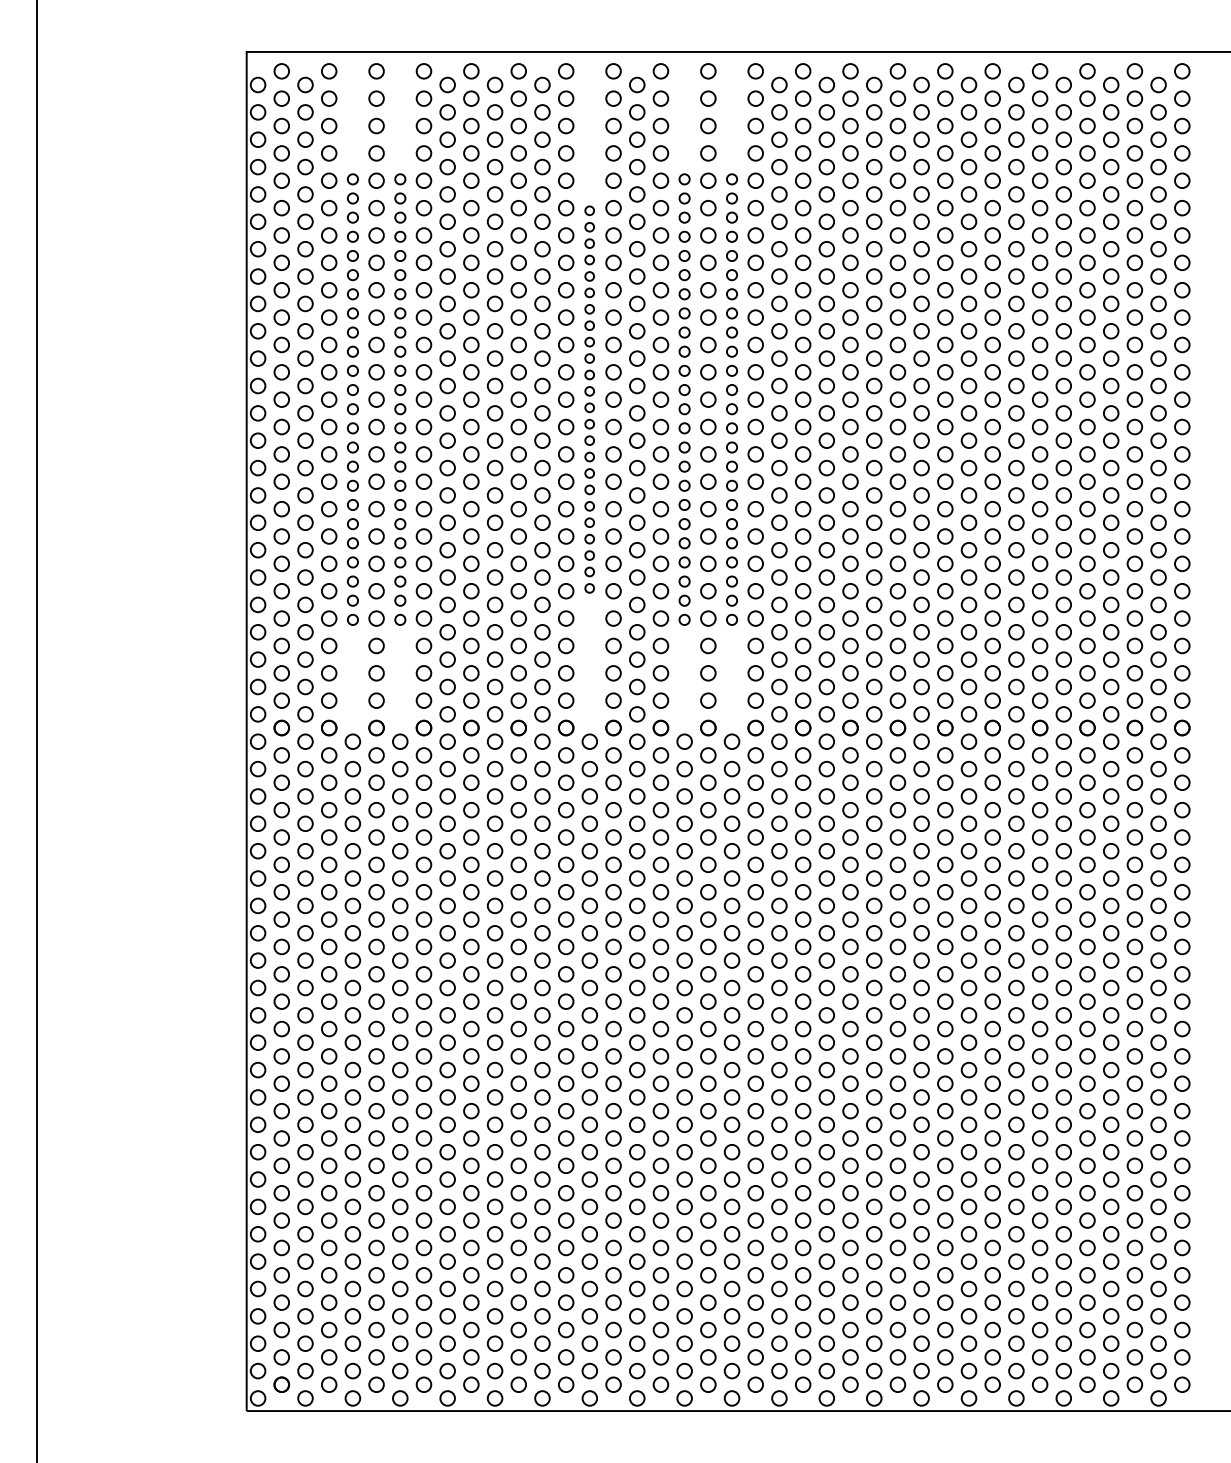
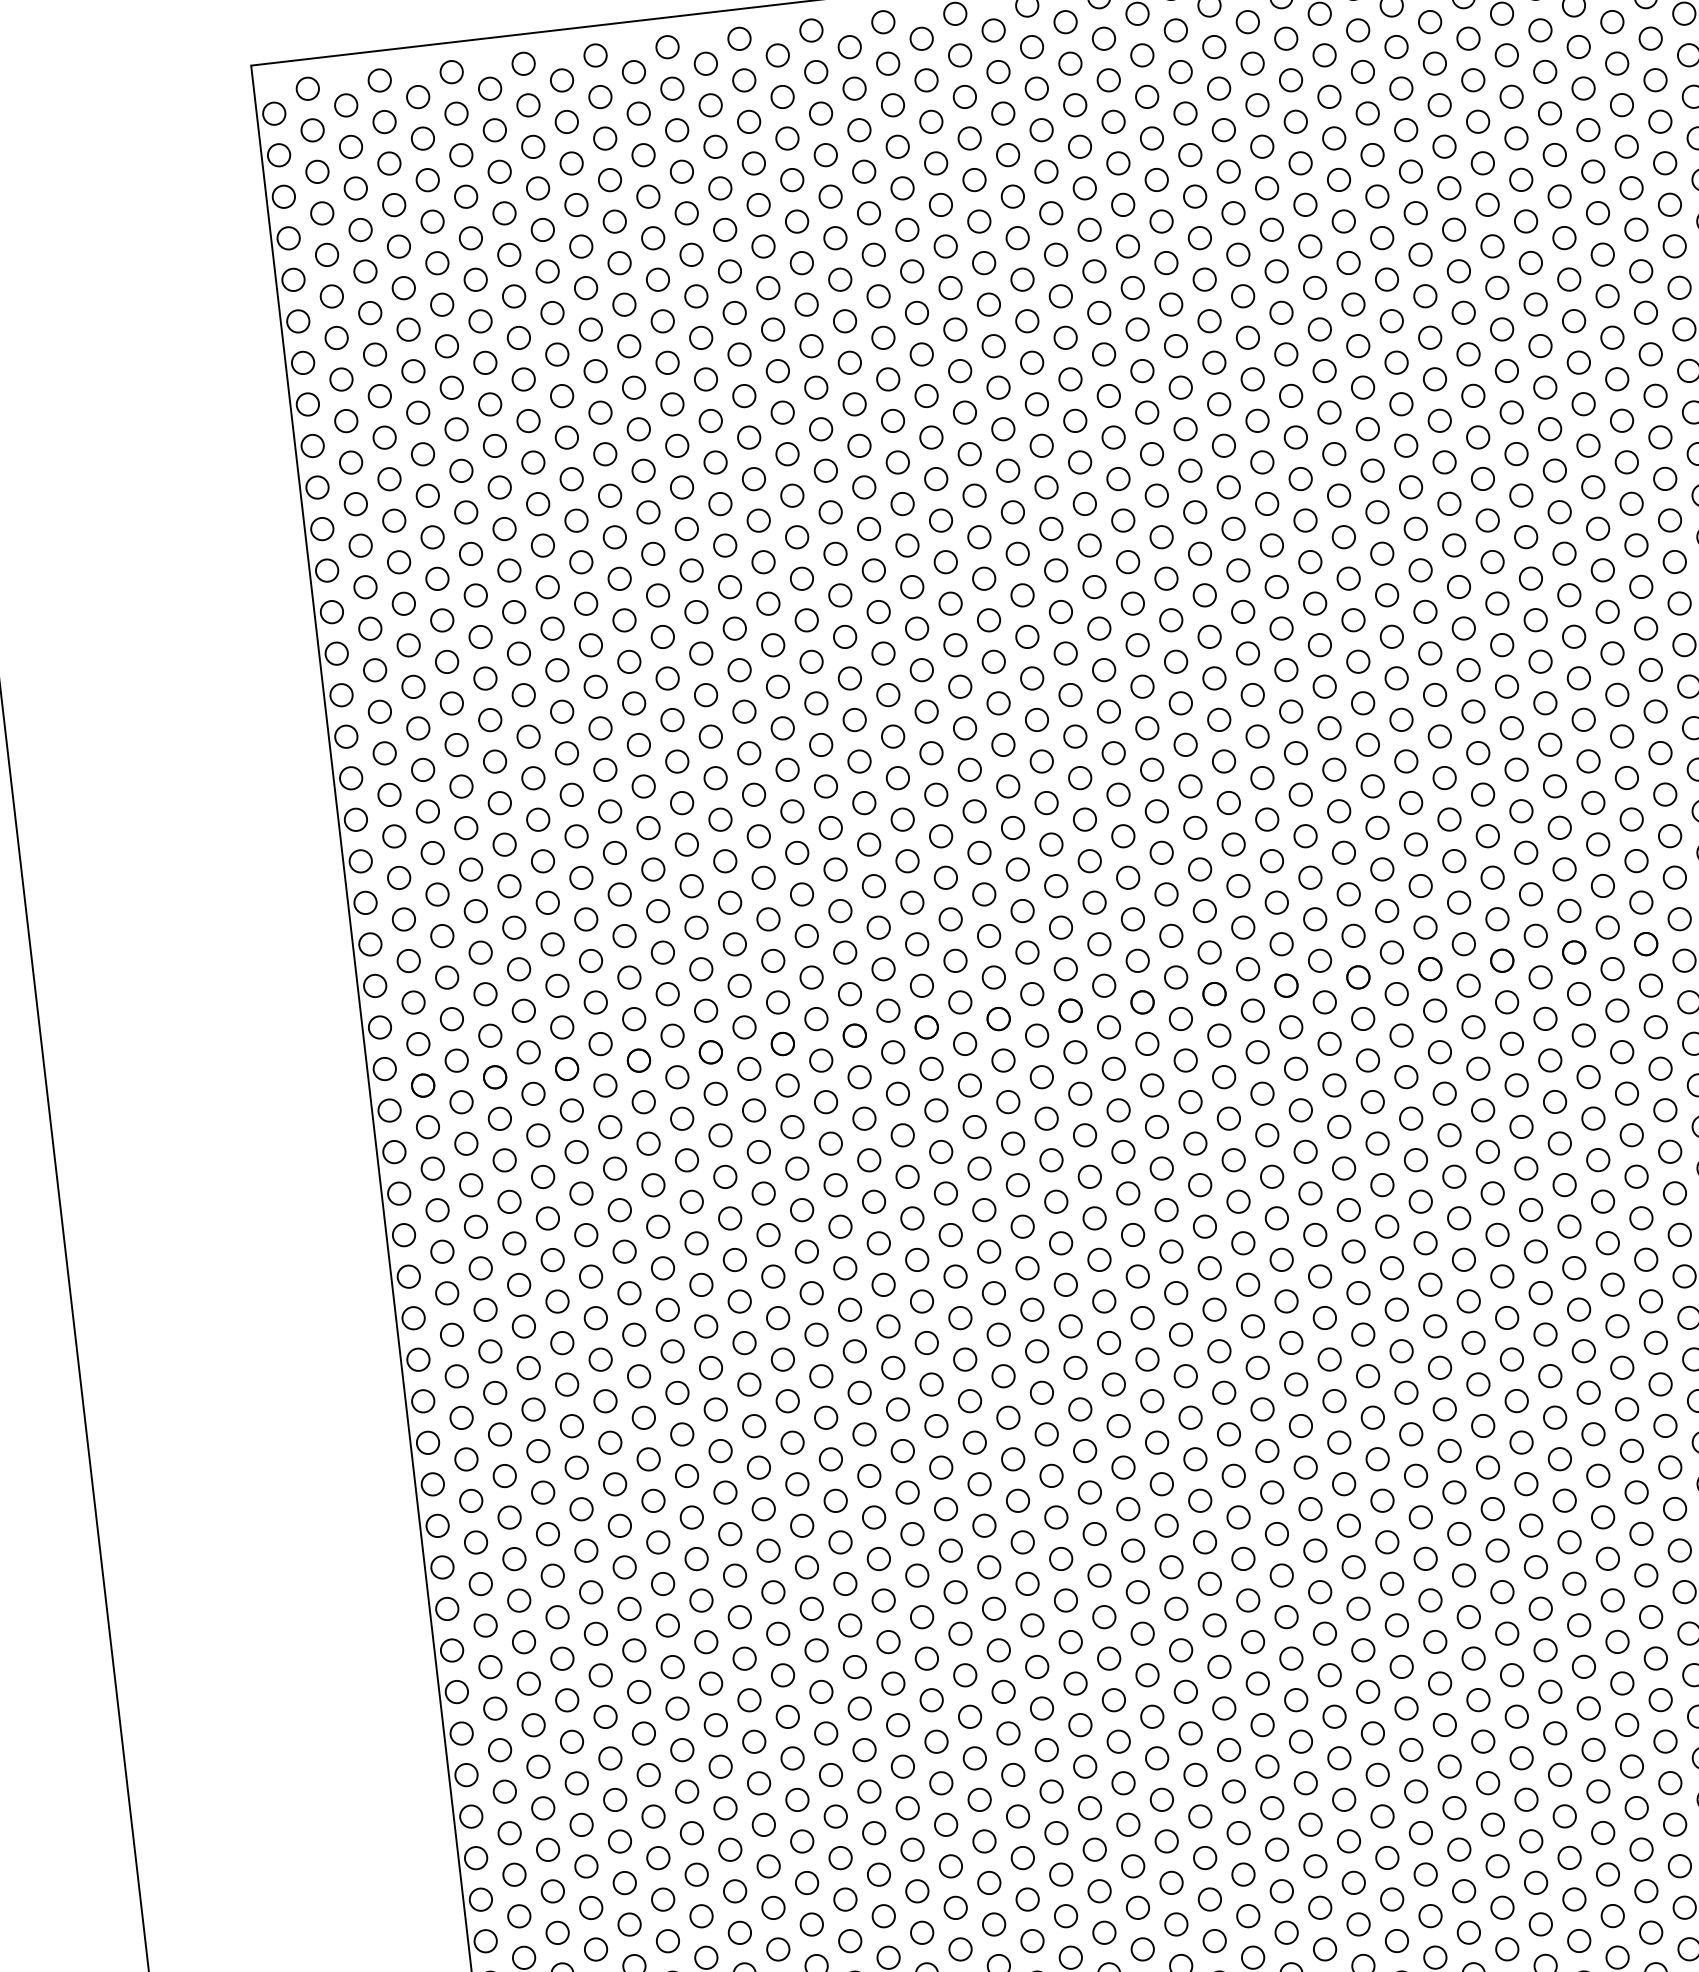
part: (352, 399) -> (472, 574), size x1.43
part: (400, 399) -> (545, 566), size x1.43
part: (589, 399) -> (832, 532), size x1.67
part: (684, 399) -> (976, 516), size x1.43
part: (731, 399) -> (1048, 507), size x1.43

